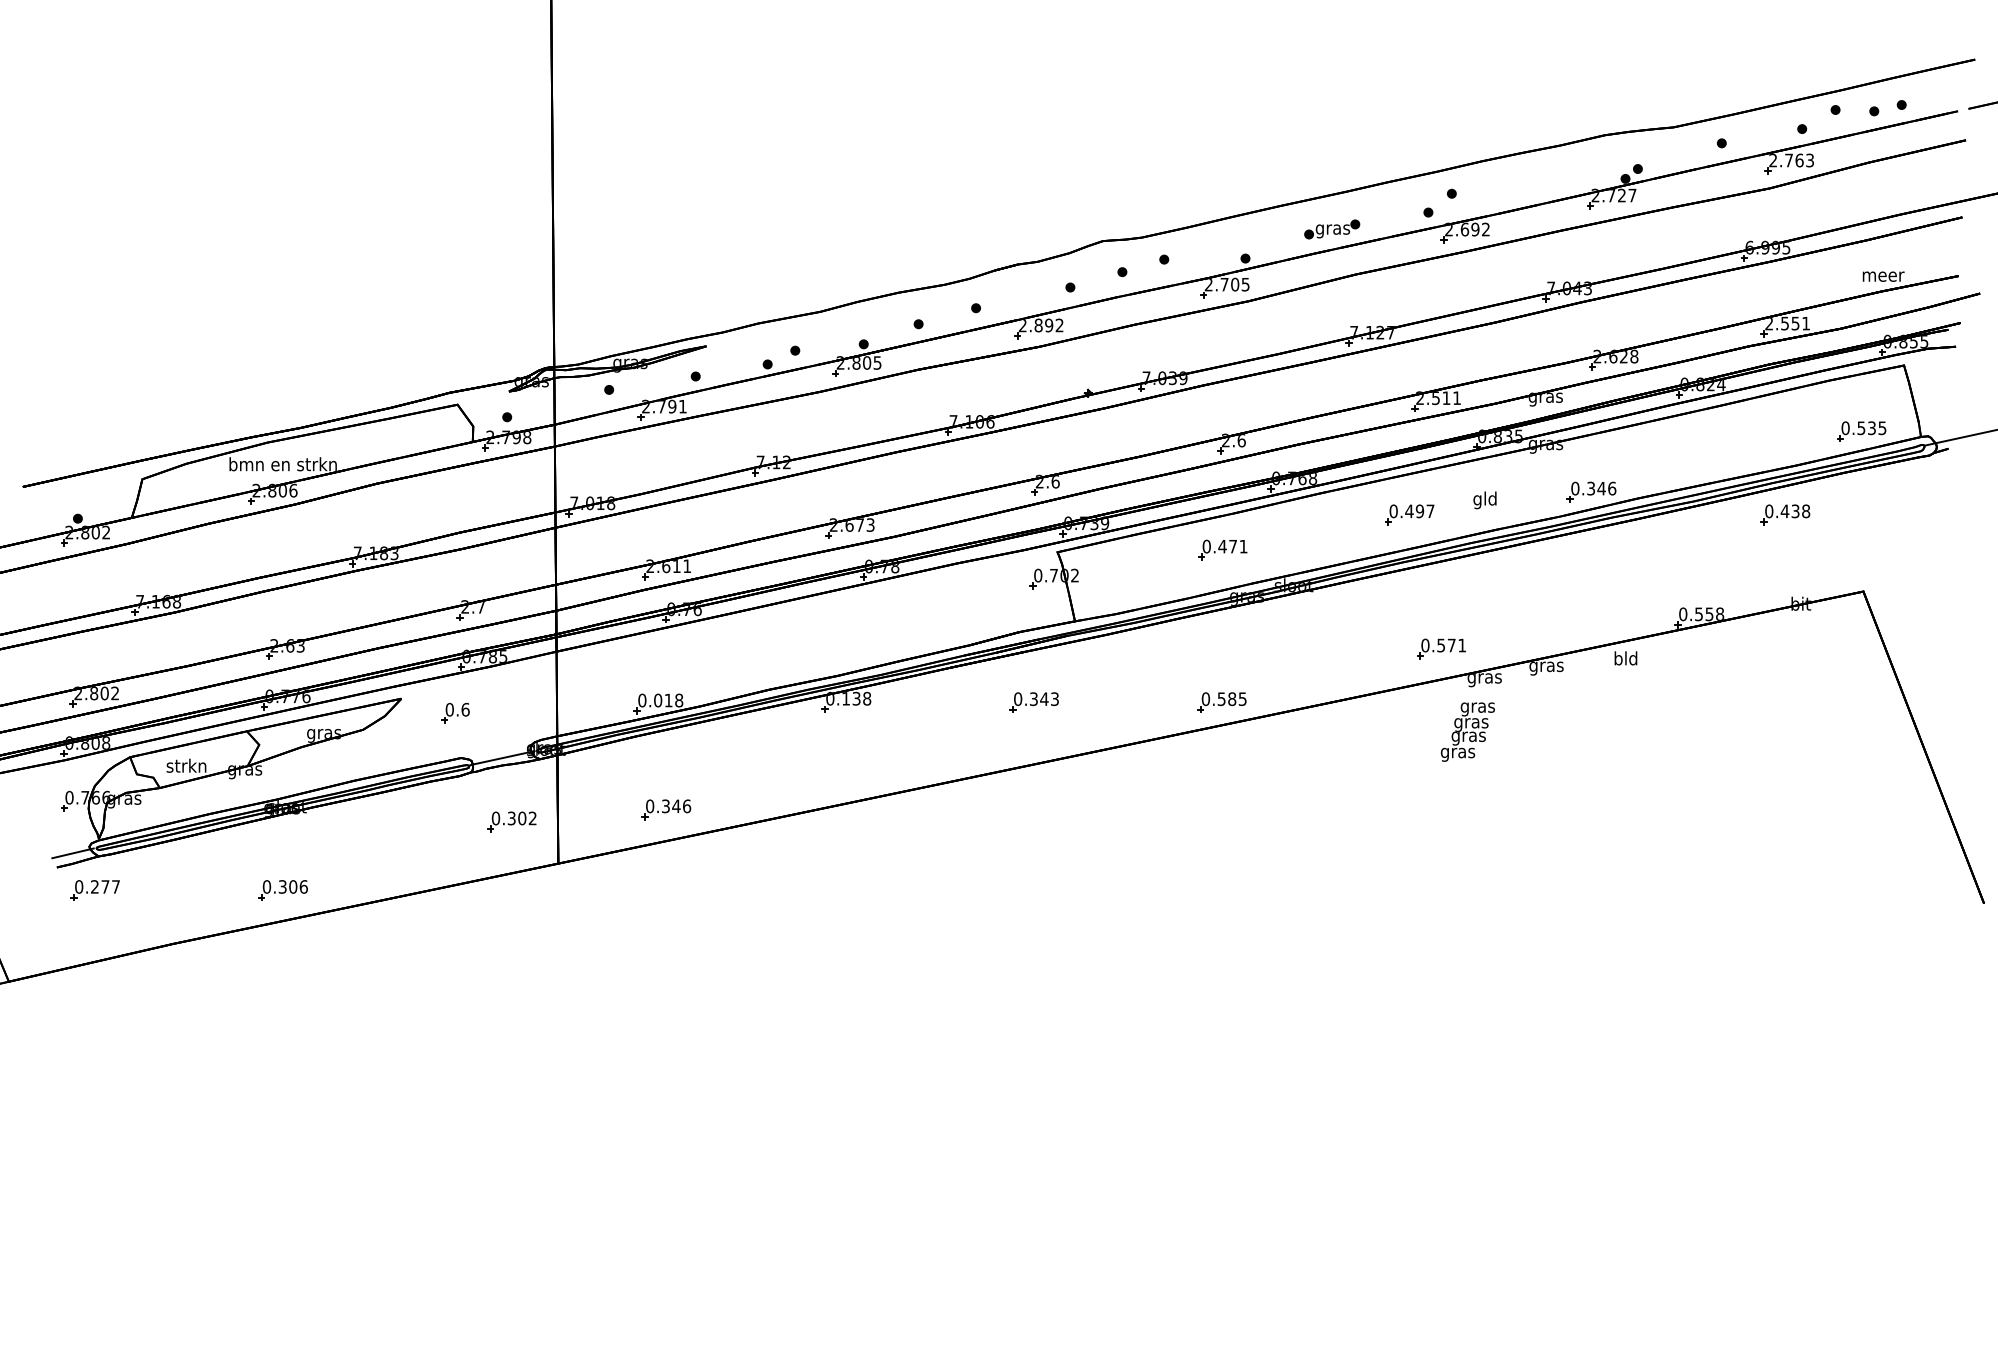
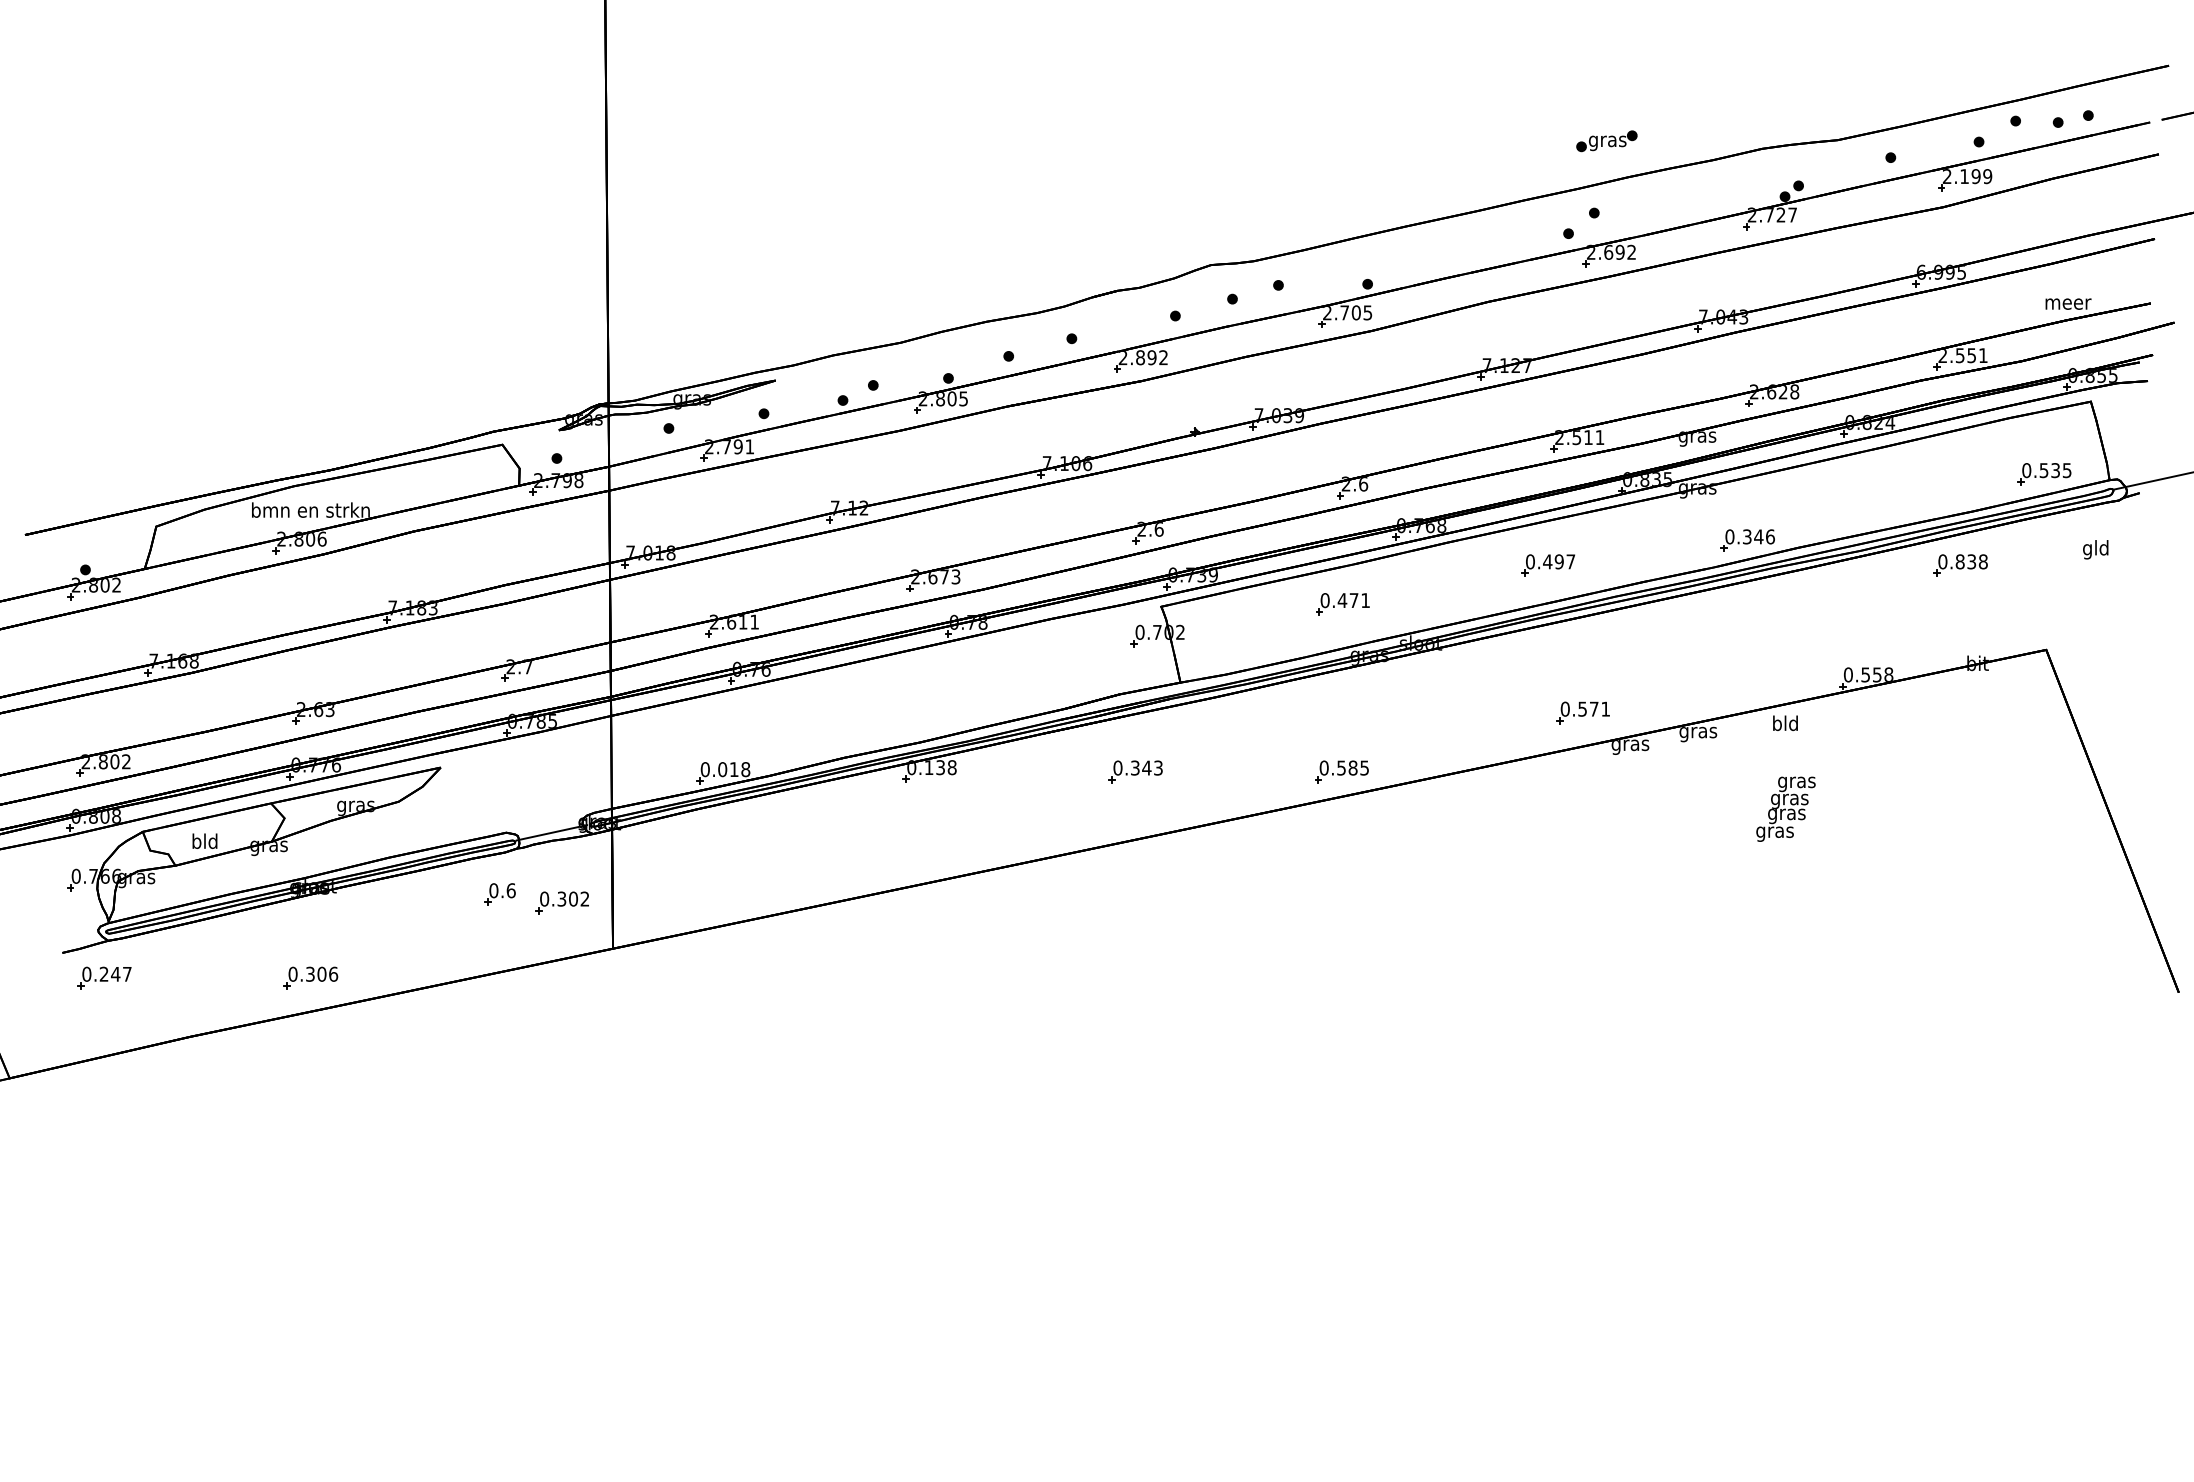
text: (1799, 160) -> (1976, 176), 2.763 -> 2.199
part: (1331, 229) -> (1606, 141), moved
text: (1484, 500) -> (2095, 549), moved
text: (1784, 511) -> (1959, 561), 0.438 -> 0.838
part: (454, 713) -> (499, 894), moved
text: (1467, 731) -> (1785, 808), moved
text: (186, 766) -> (204, 841), strkn -> bld
part: (666, 809) -> (731, 889), removed
line: (72, 853) -> (79, 937), removed
text: (105, 887) -> (115, 974), 0.277 -> 0.247

